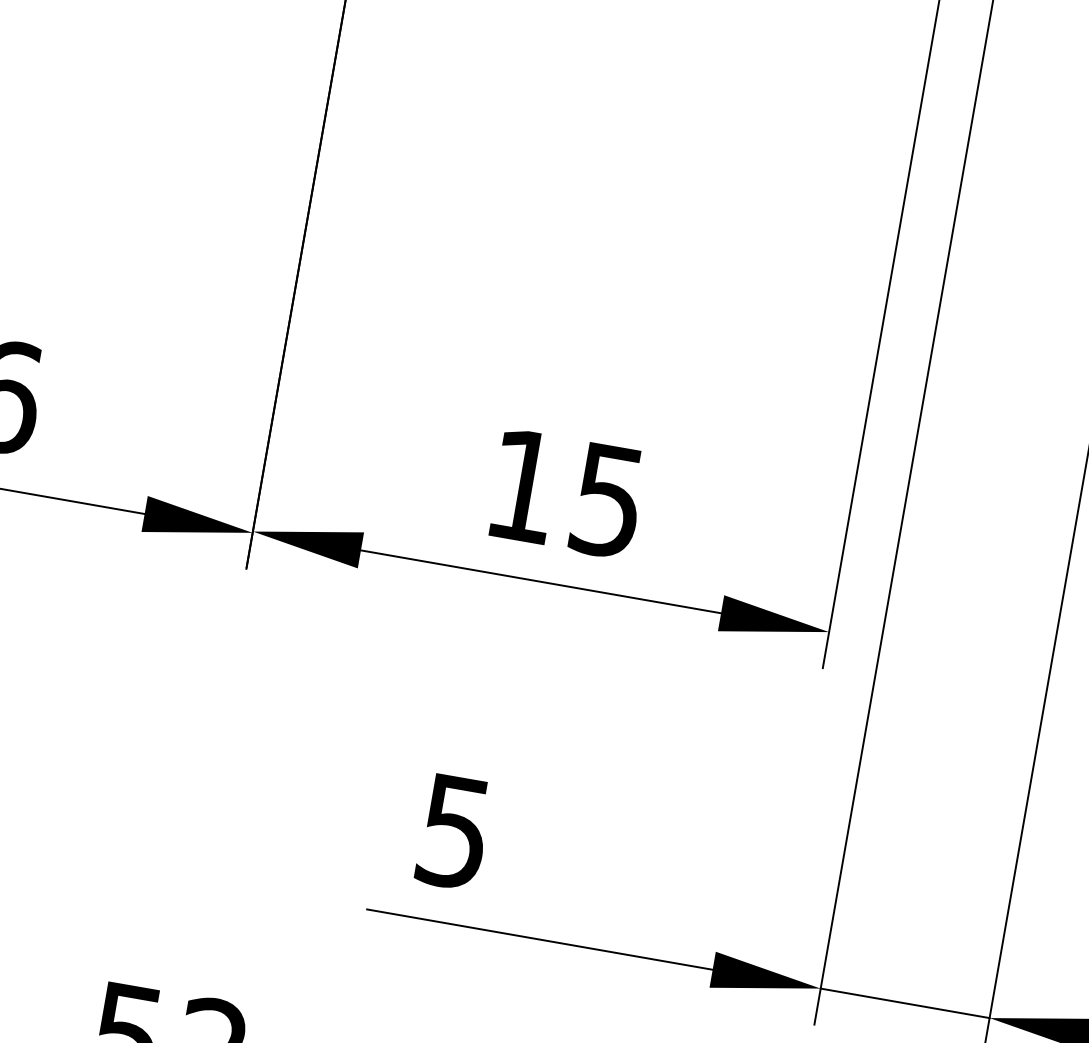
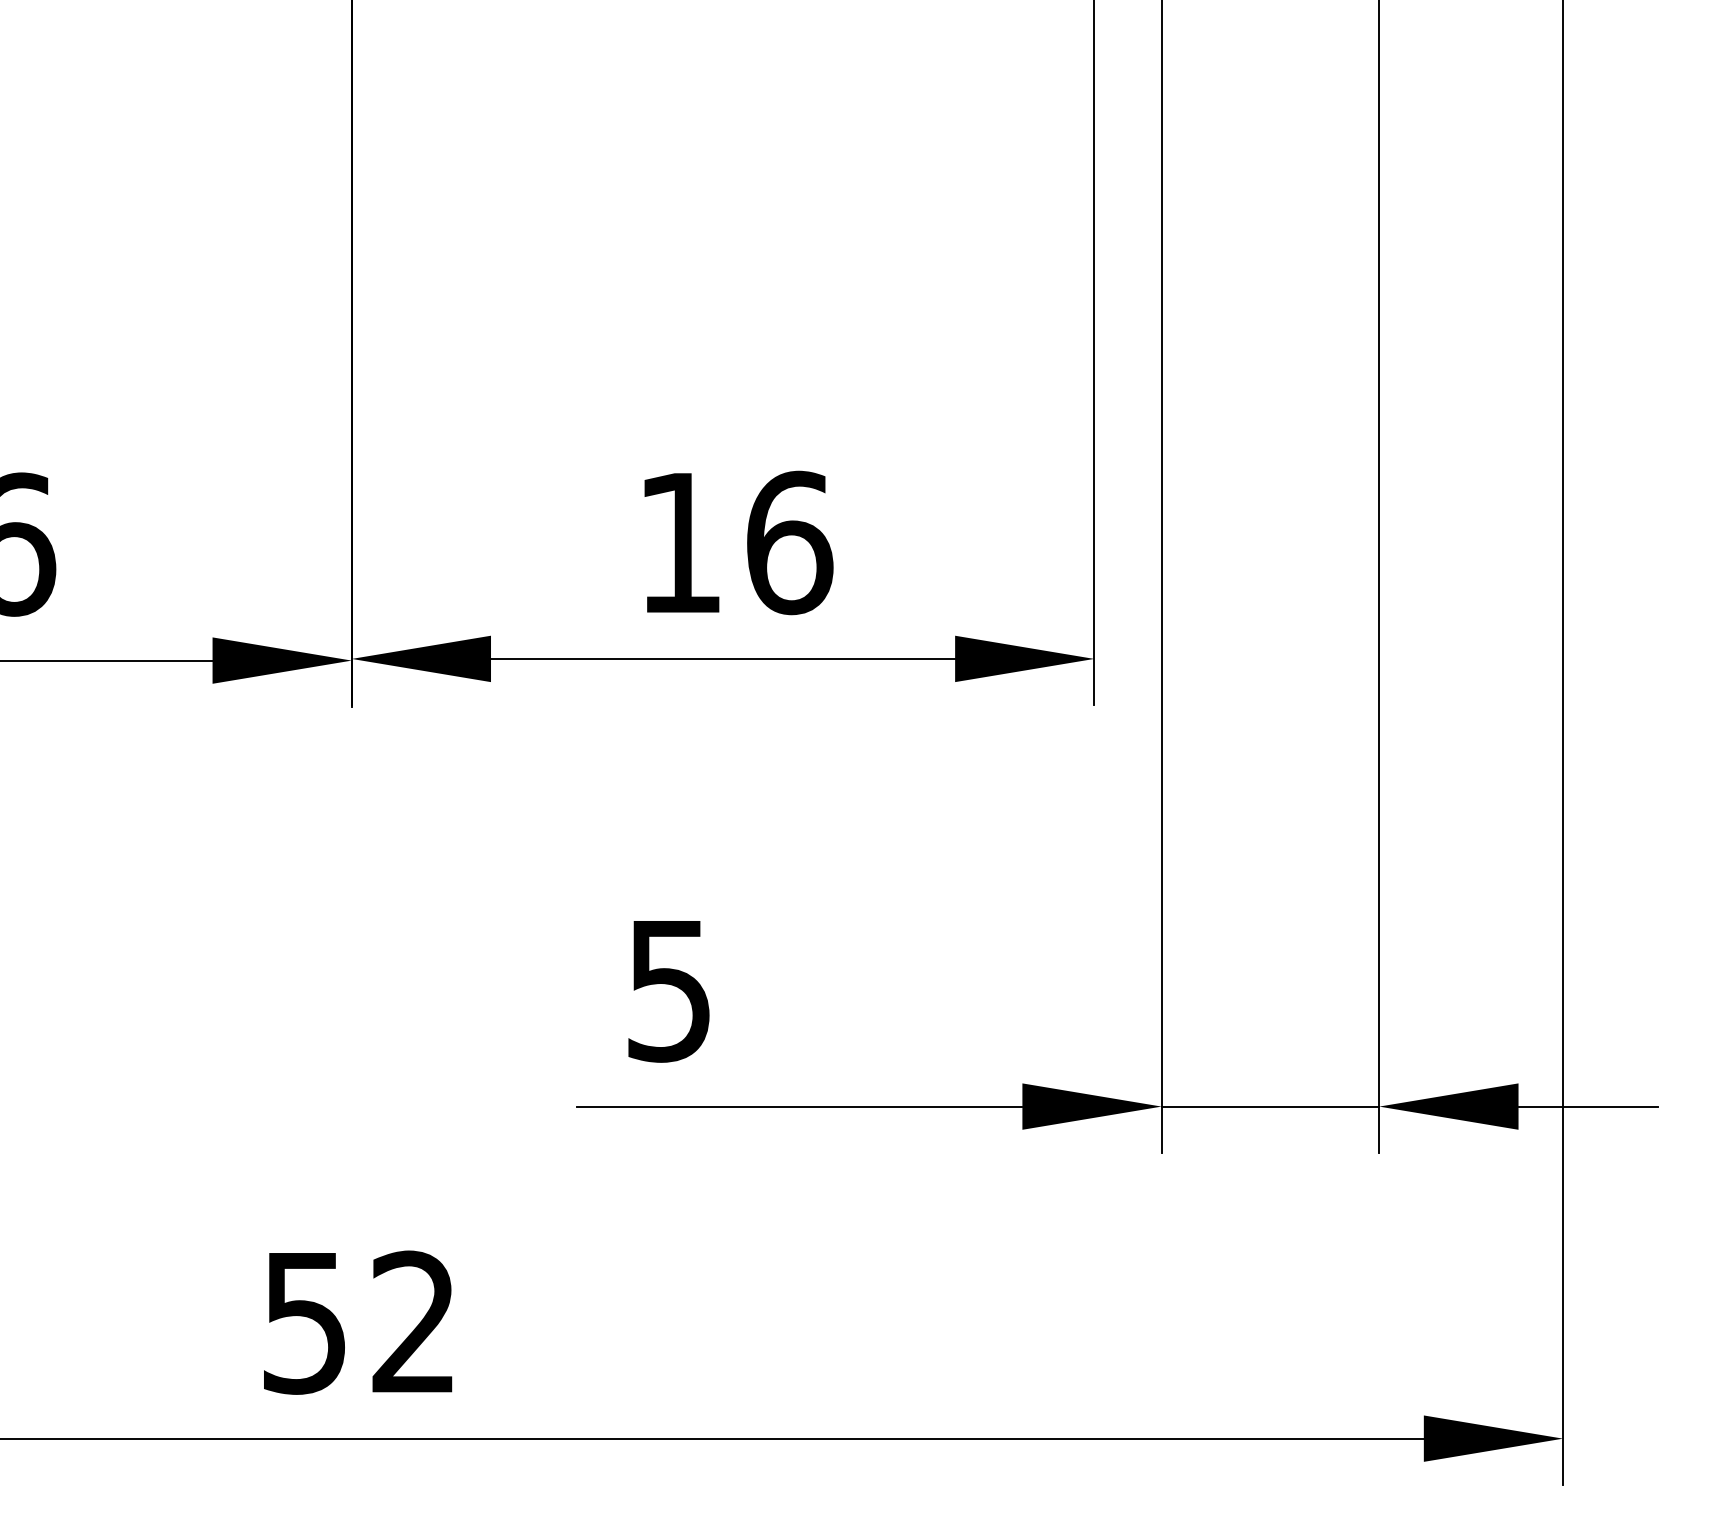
text: (609, 500) -> (790, 542), 15 -> 16

